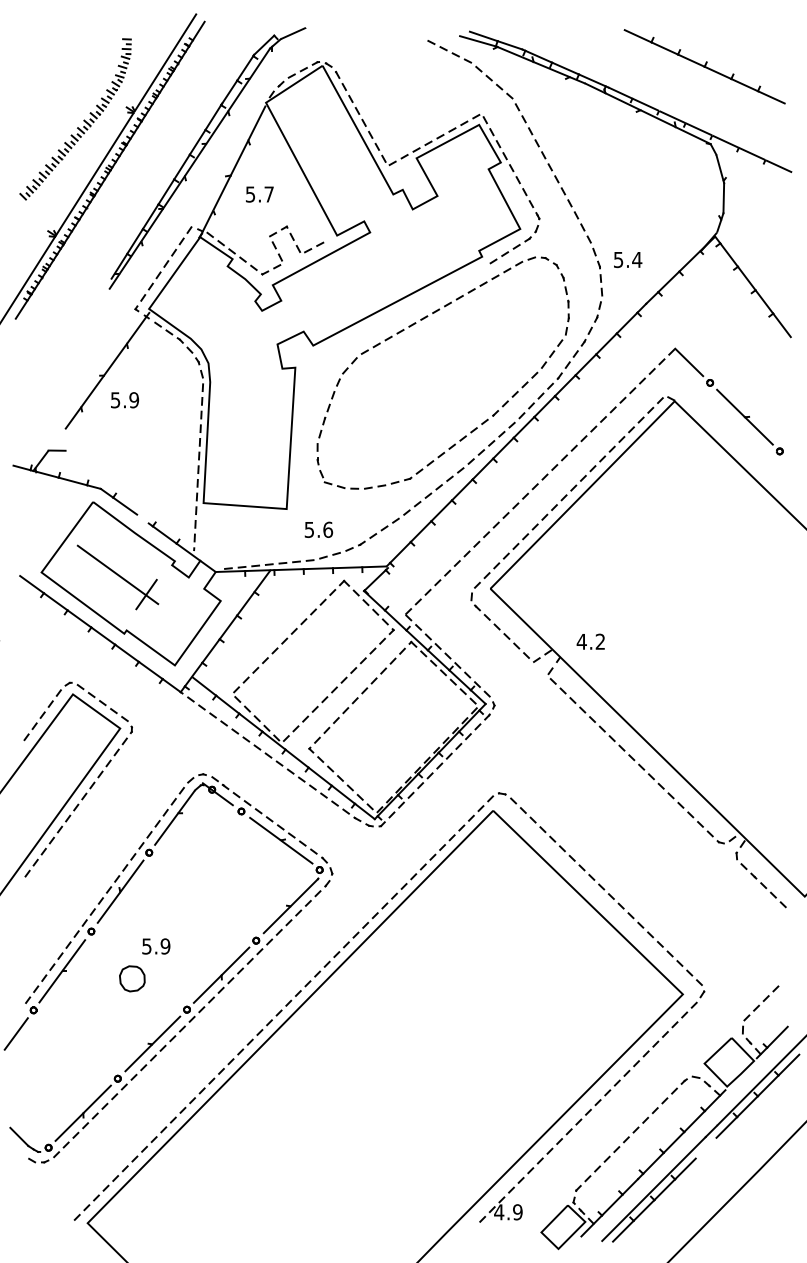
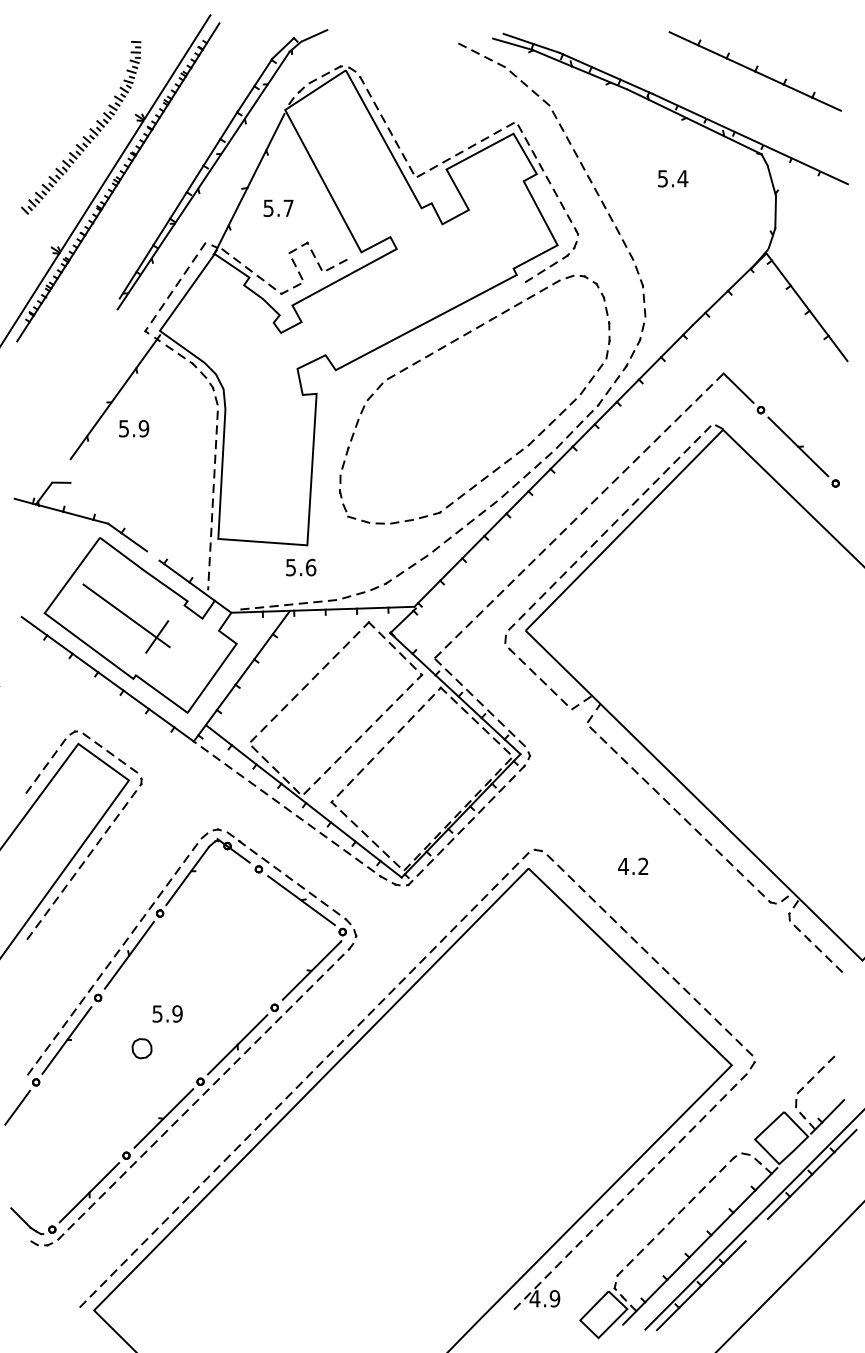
text: (628, 260) -> (673, 179), moved
text: (318, 529) -> (300, 567), moved
text: (590, 641) -> (632, 866), moved
part: (132, 978) -> (142, 1048), size x0.71

